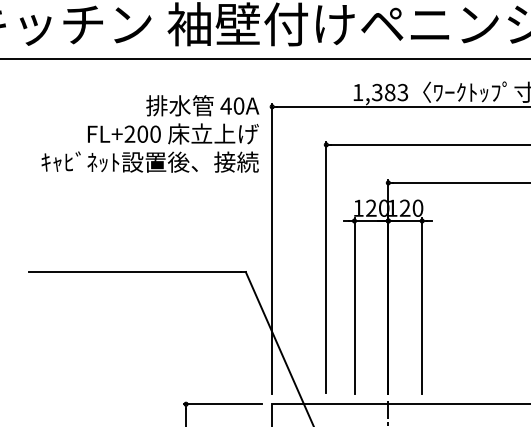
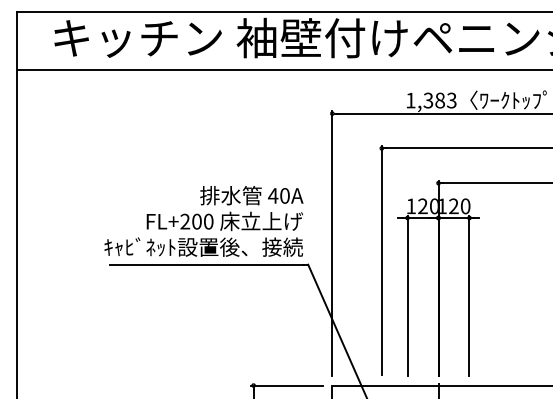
text: (149, 134) -> (203, 221), moved

